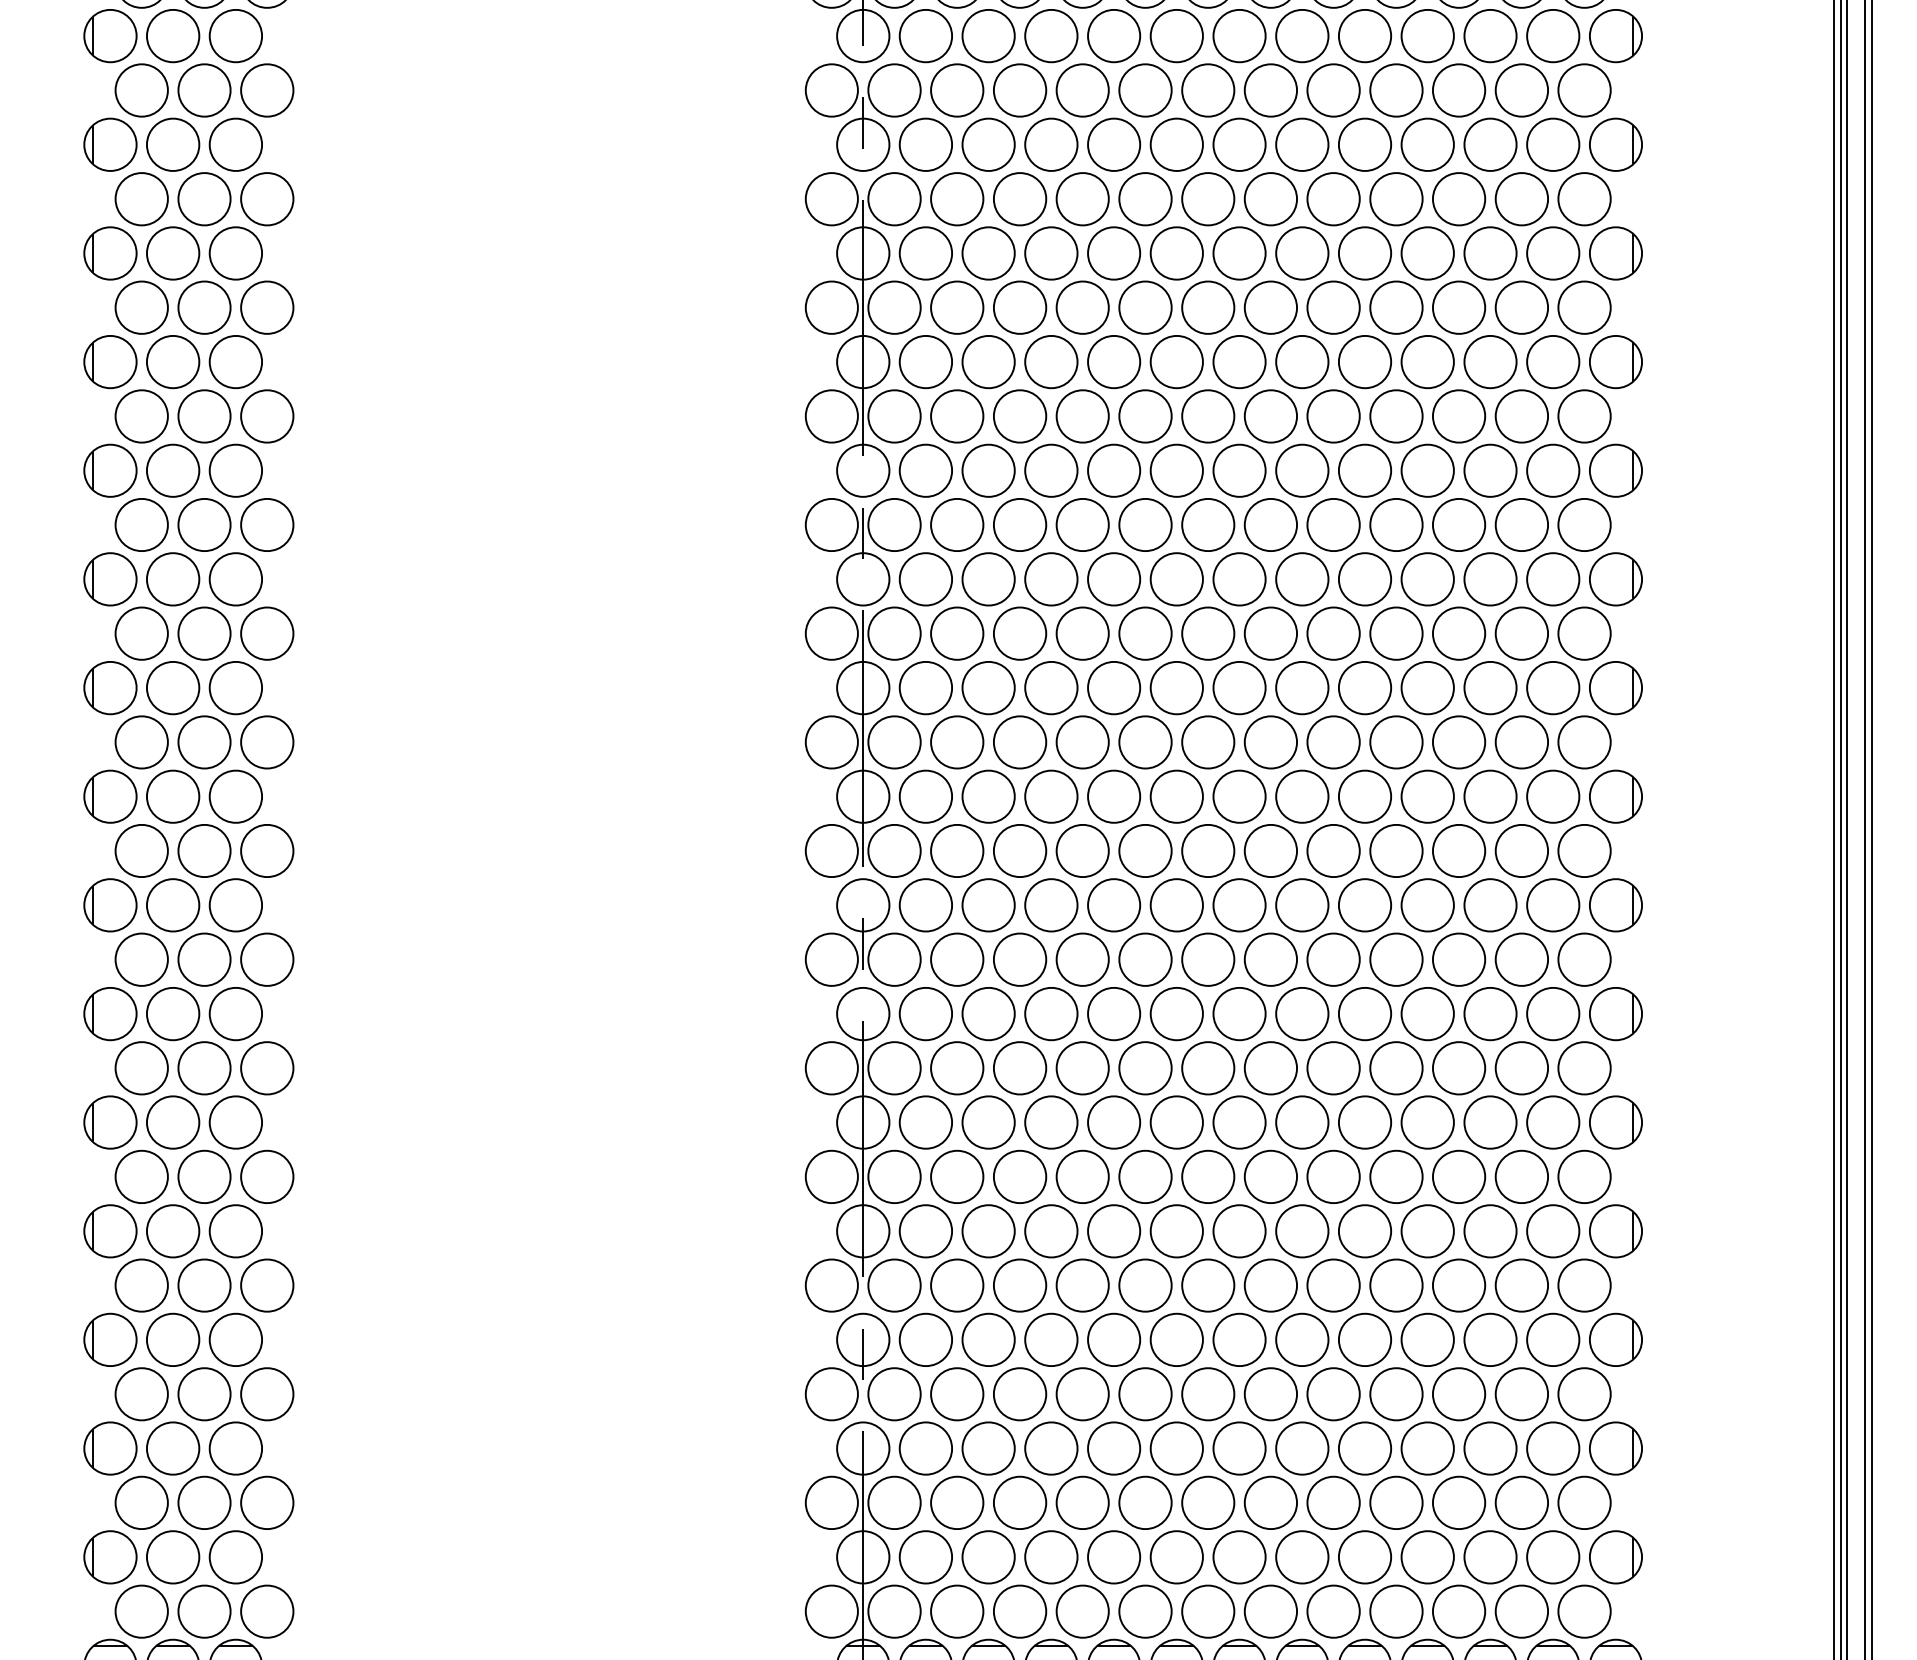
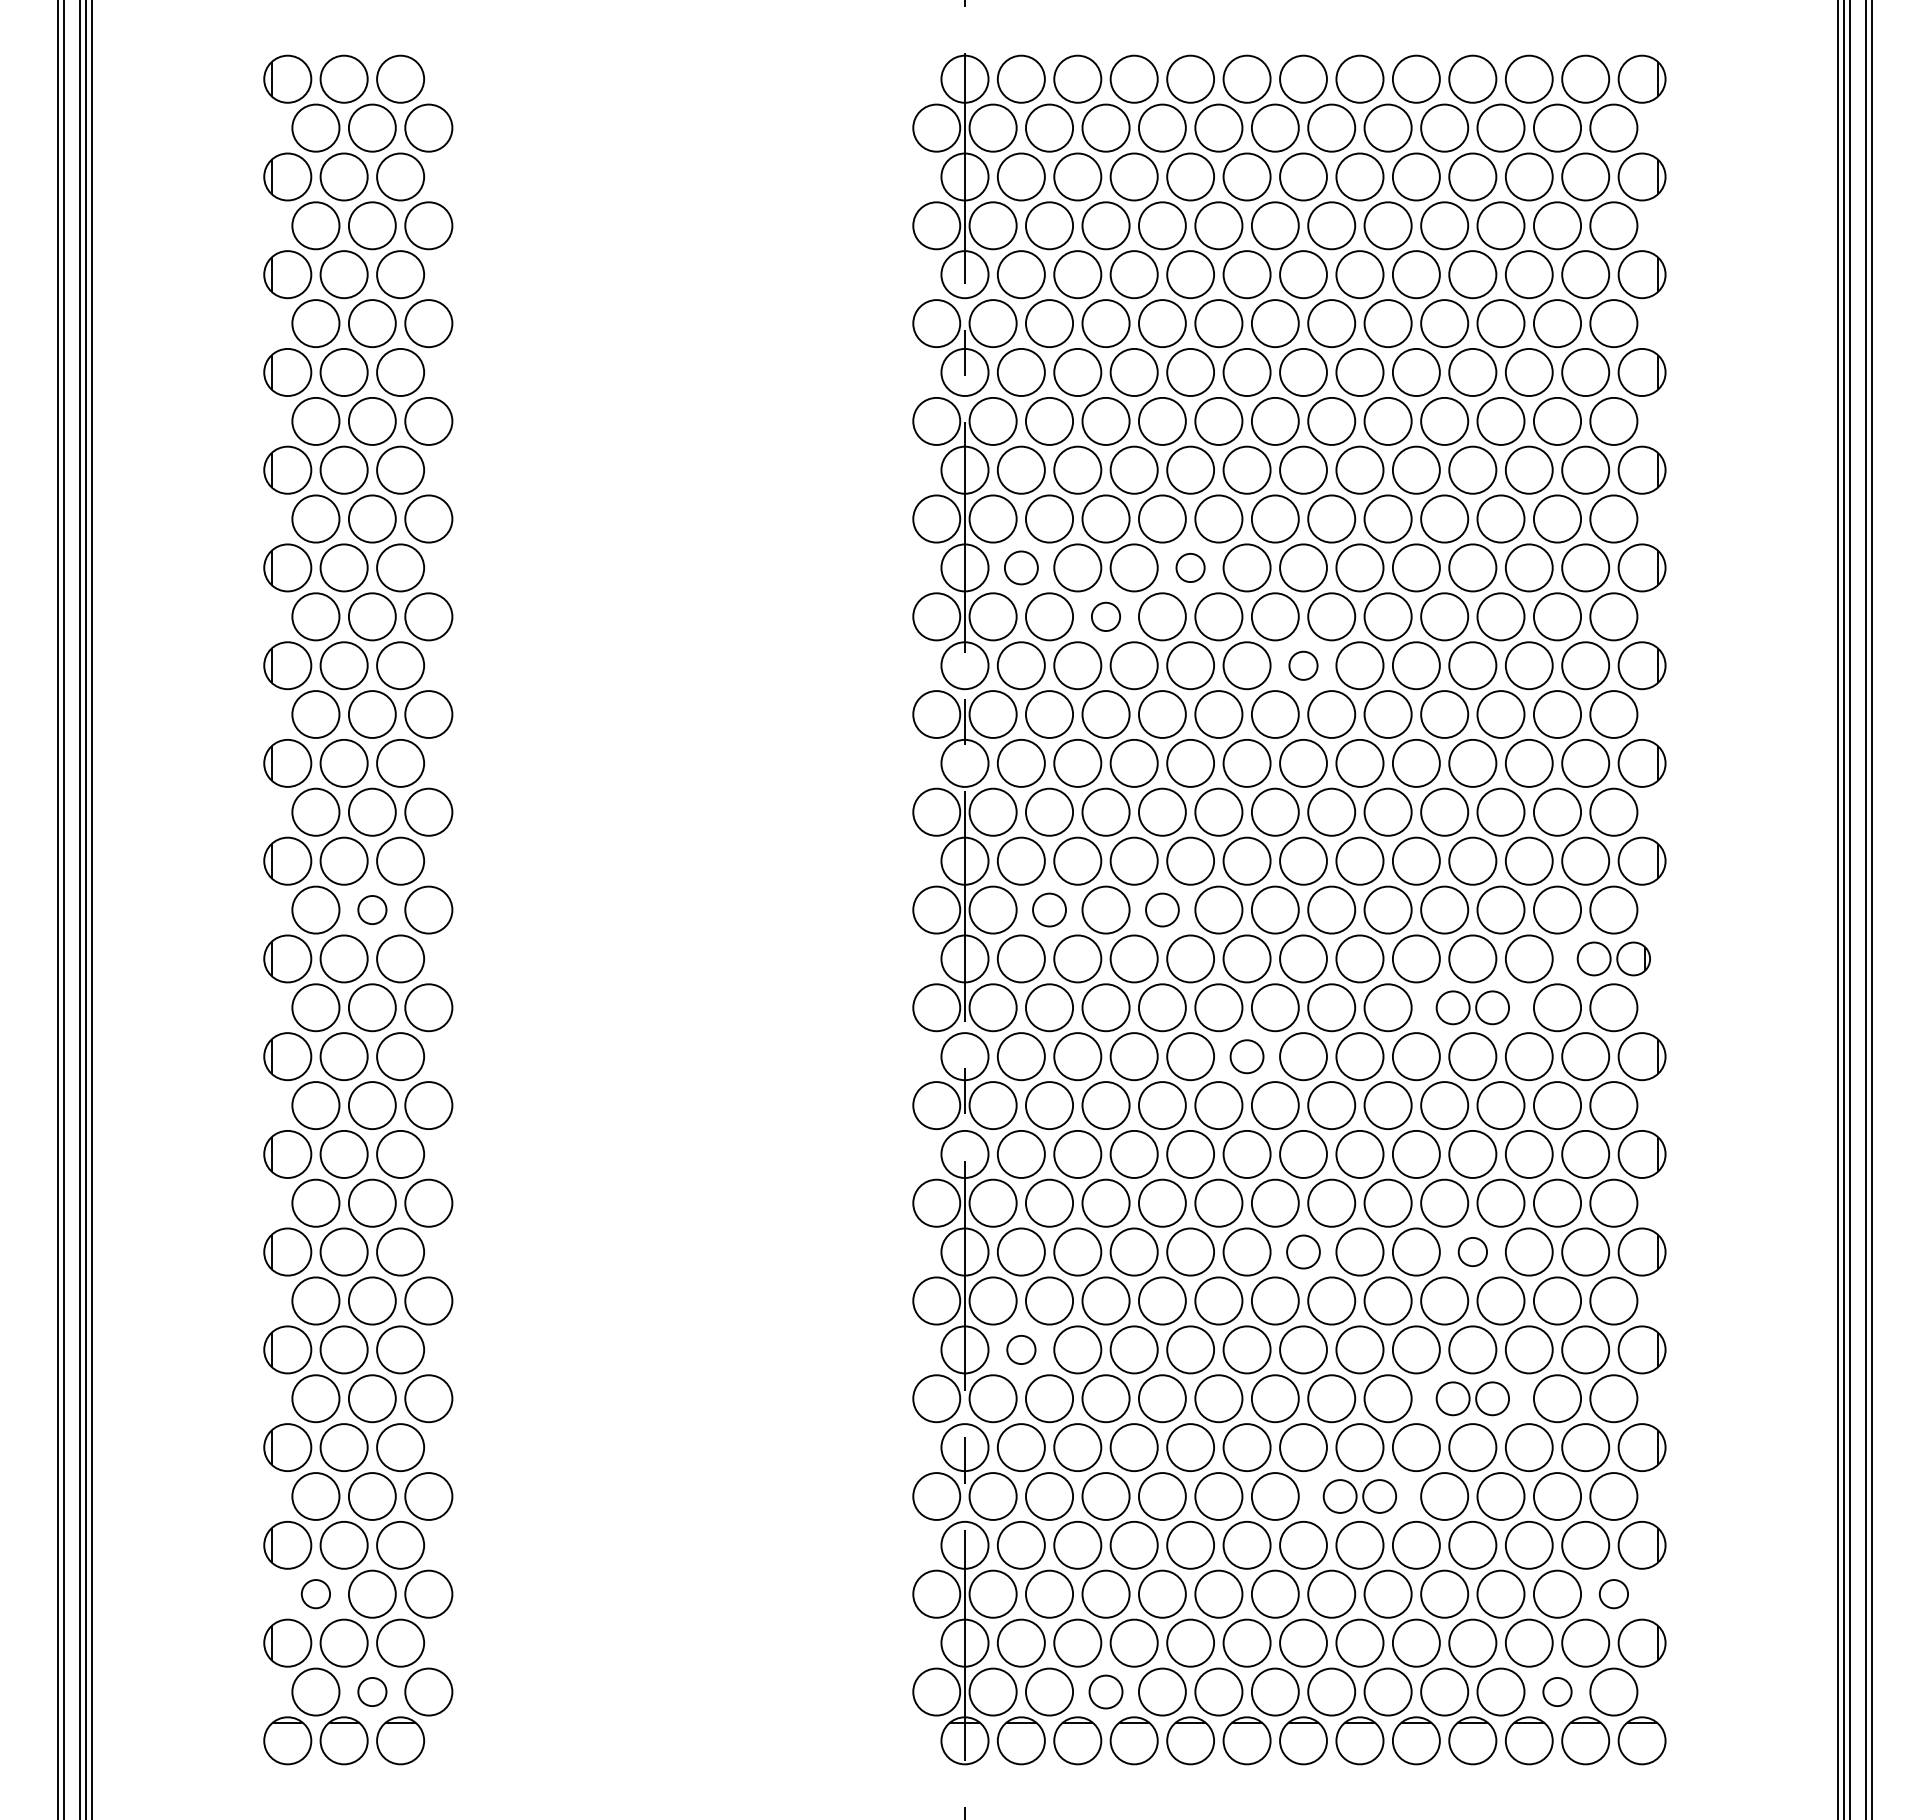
part: (926, 361) -> (1021, 567), size x0.7
part: (1113, 361) -> (1190, 567), size x0.6
part: (1019, 416) -> (1105, 616), size x0.6
part: (1239, 470) -> (1303, 665), size x0.6
part: (204, 741) -> (372, 909), size x0.6
part: (957, 741) -> (1049, 909), size x0.7
part: (1082, 741) -> (1162, 909), size x0.7
part: (1584, 796) -> (1613, 958), size x0.7
part: (1427, 850) -> (1472, 1007), size x0.7
part: (1176, 905) -> (1246, 1056), size x0.7
part: (1239, 1121) -> (1303, 1251), size x0.7
part: (1427, 1121) -> (1472, 1251), size x0.6
part: (926, 1230) -> (1021, 1349), size x0.6
part: (1427, 1285) -> (1472, 1398), size x0.7
part: (1301, 1394) -> (1359, 1496), size x0.7
part: (141, 1502) -> (315, 1593), size x0.6
part: (1584, 1502) -> (1613, 1593), size x0.6
part: (204, 1611) -> (372, 1691), size x0.6
part: (1019, 1611) -> (1105, 1691), size x0.7
part: (1521, 1611) -> (1557, 1691), size x0.6

